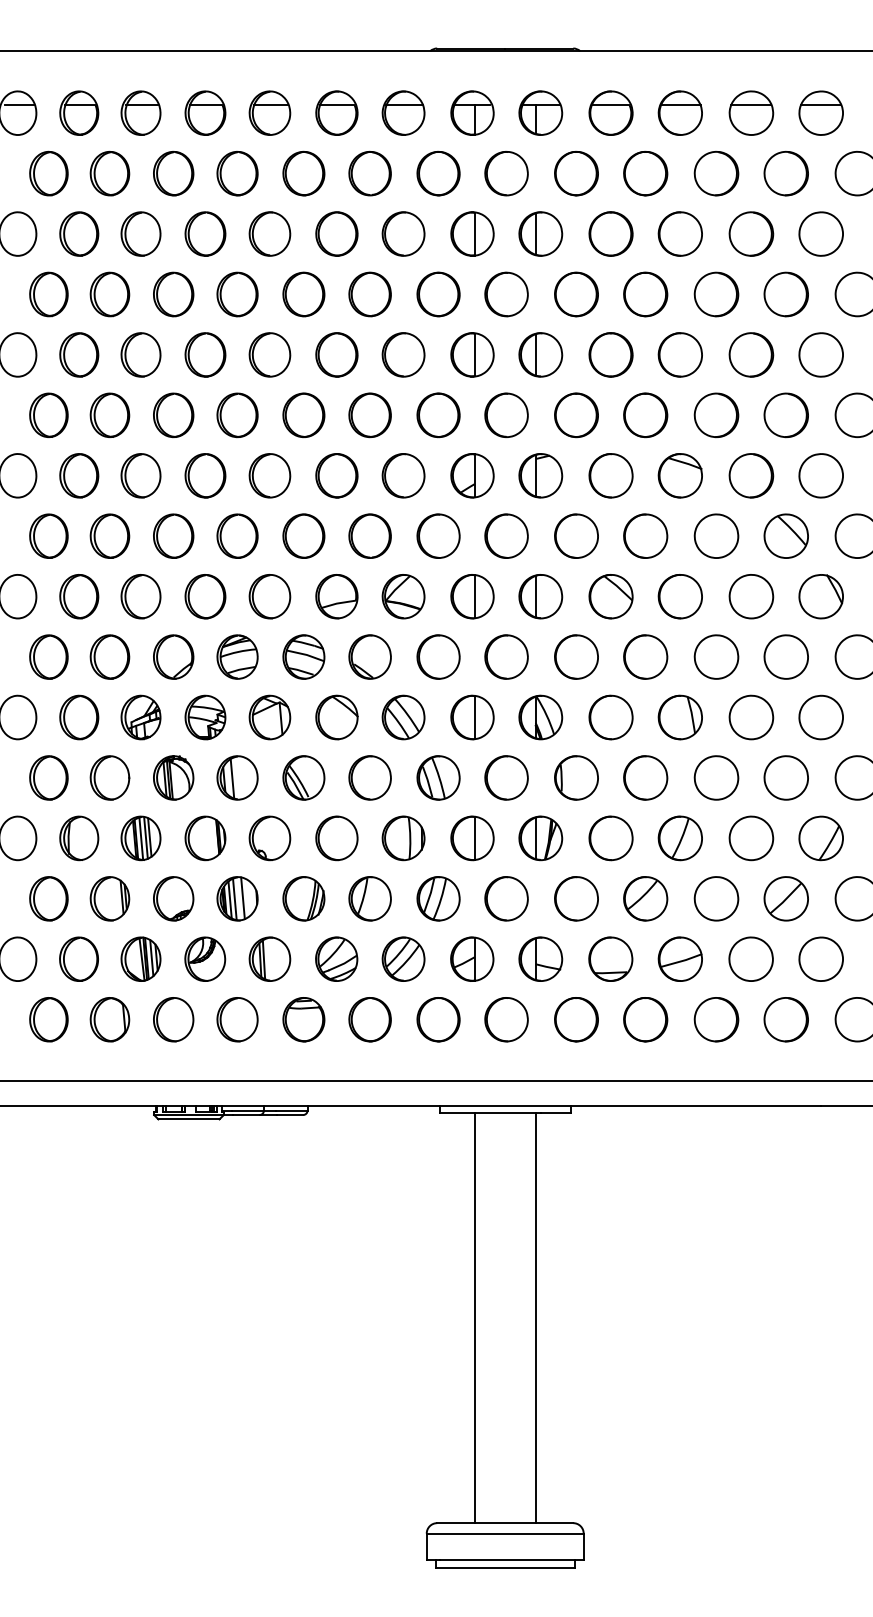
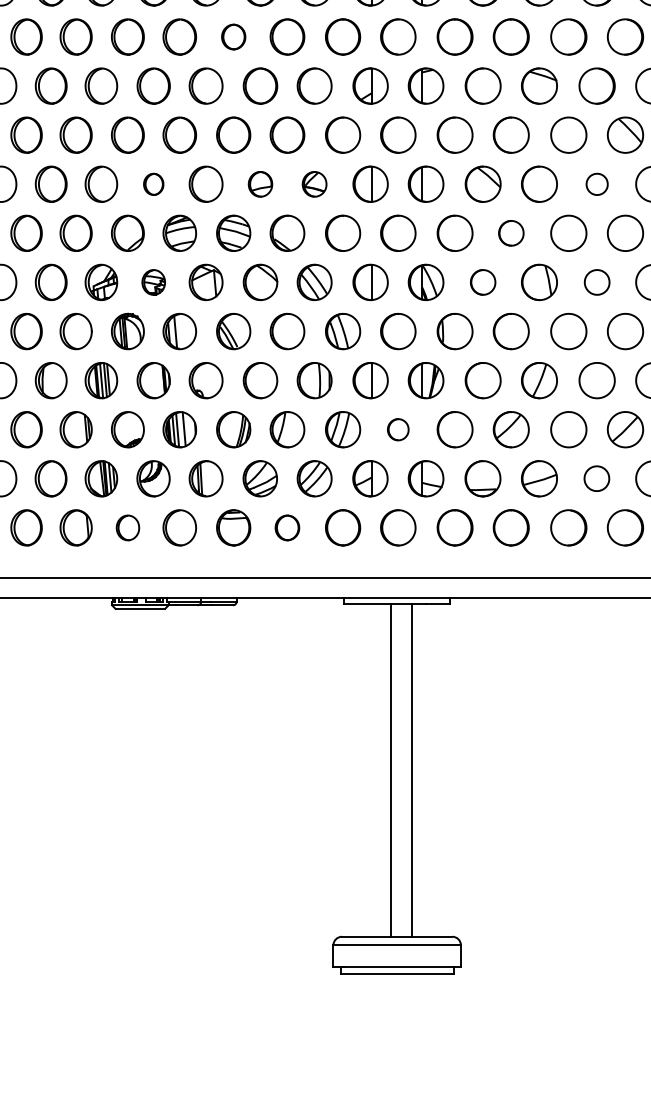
part: (303, 415) -> (233, 37), size x0.7
part: (205, 596) -> (153, 184), size x0.6
part: (336, 596) -> (260, 184), size x0.7
part: (403, 596) -> (314, 184), size x0.7
part: (751, 596) -> (597, 184), size x0.6
part: (645, 656) -> (511, 232), size x0.7
part: (205, 717) -> (153, 282), size x0.7
part: (610, 717) -> (482, 282), size x0.7
part: (751, 717) -> (597, 282), size x0.7
part: (506, 898) -> (398, 429), size x0.6
part: (750, 958) -> (596, 478), size x0.7
part: (173, 1019) -> (127, 527), size x0.7
part: (369, 1019) -> (286, 527), size x0.7
line: (474, 1318) -> (412, 770), moved
line: (535, 1318) -> (390, 770), moved

